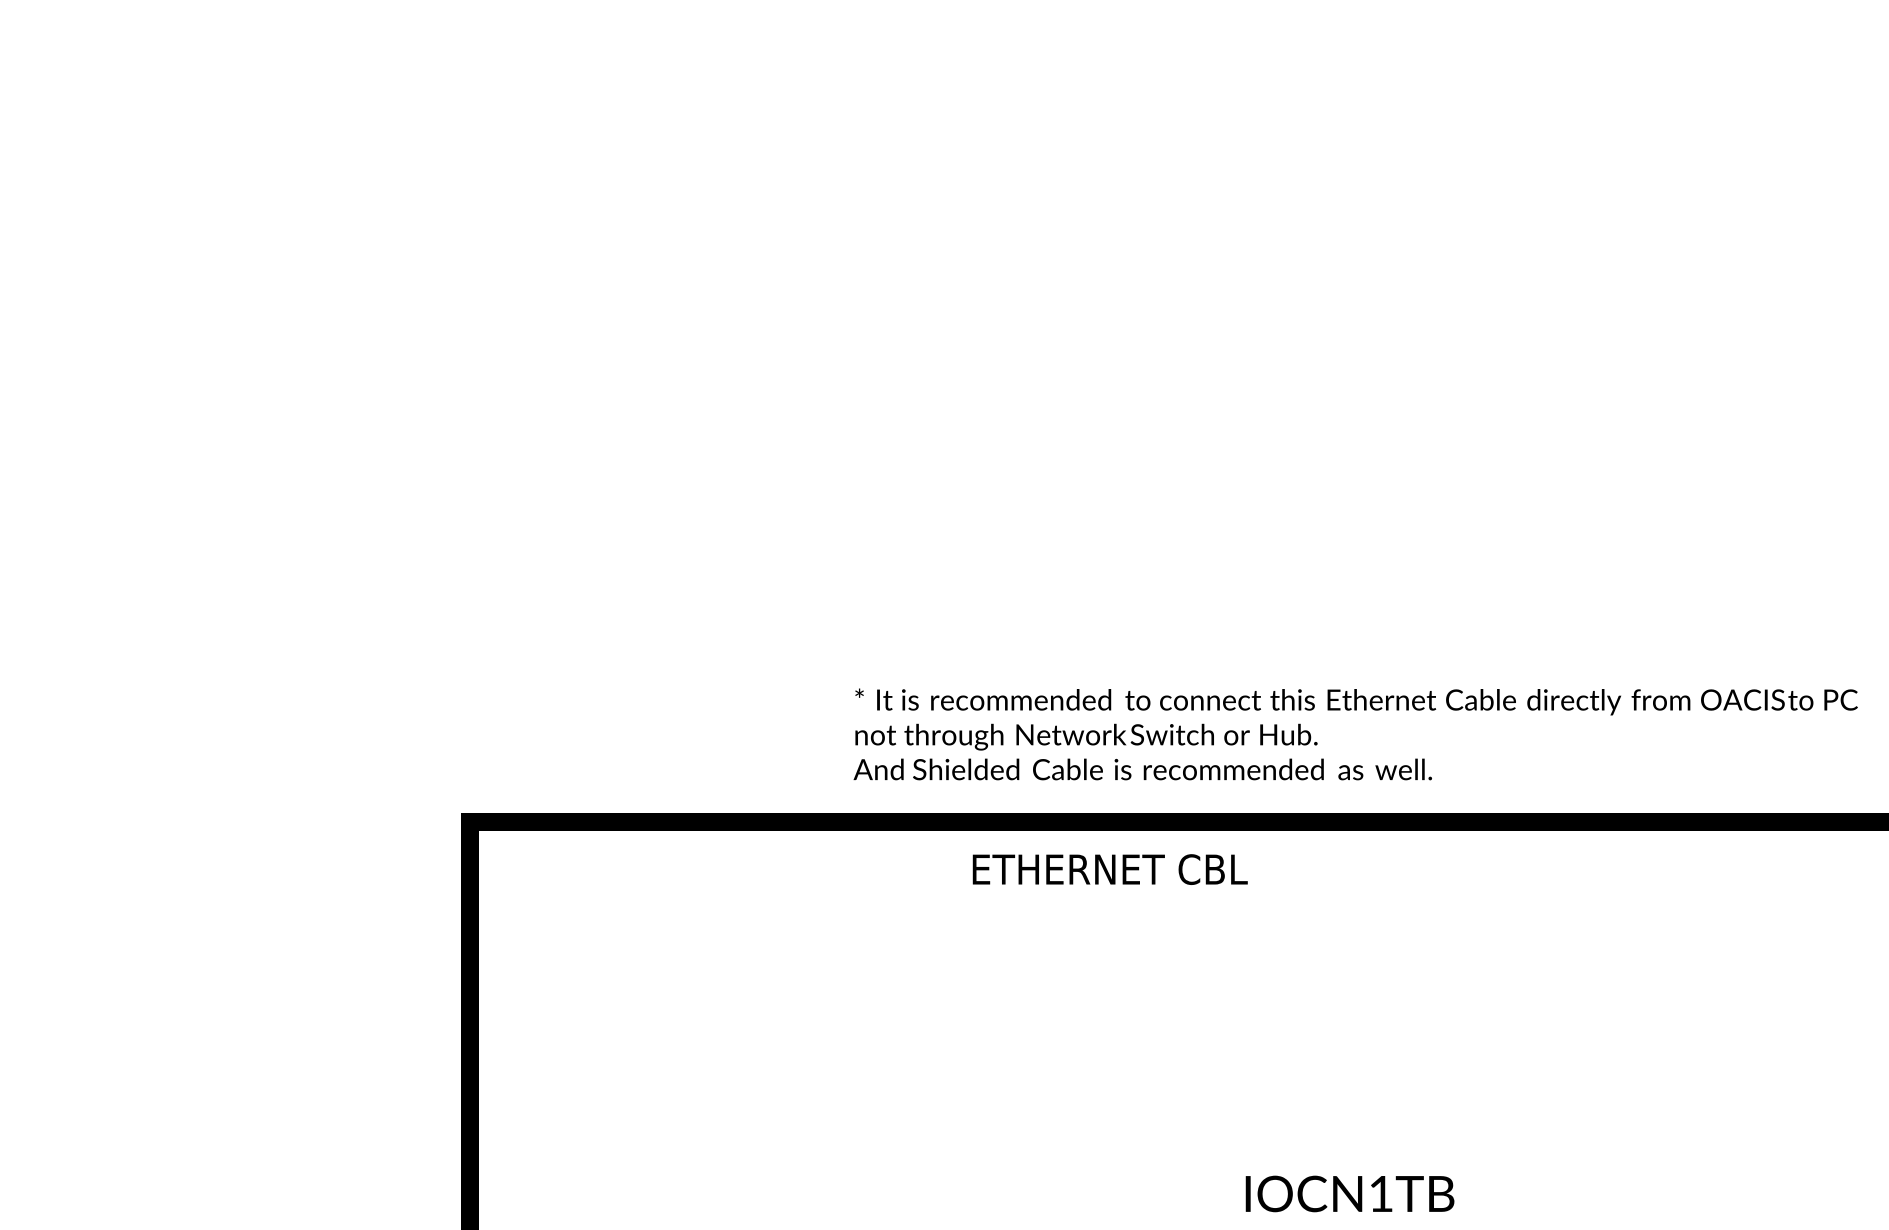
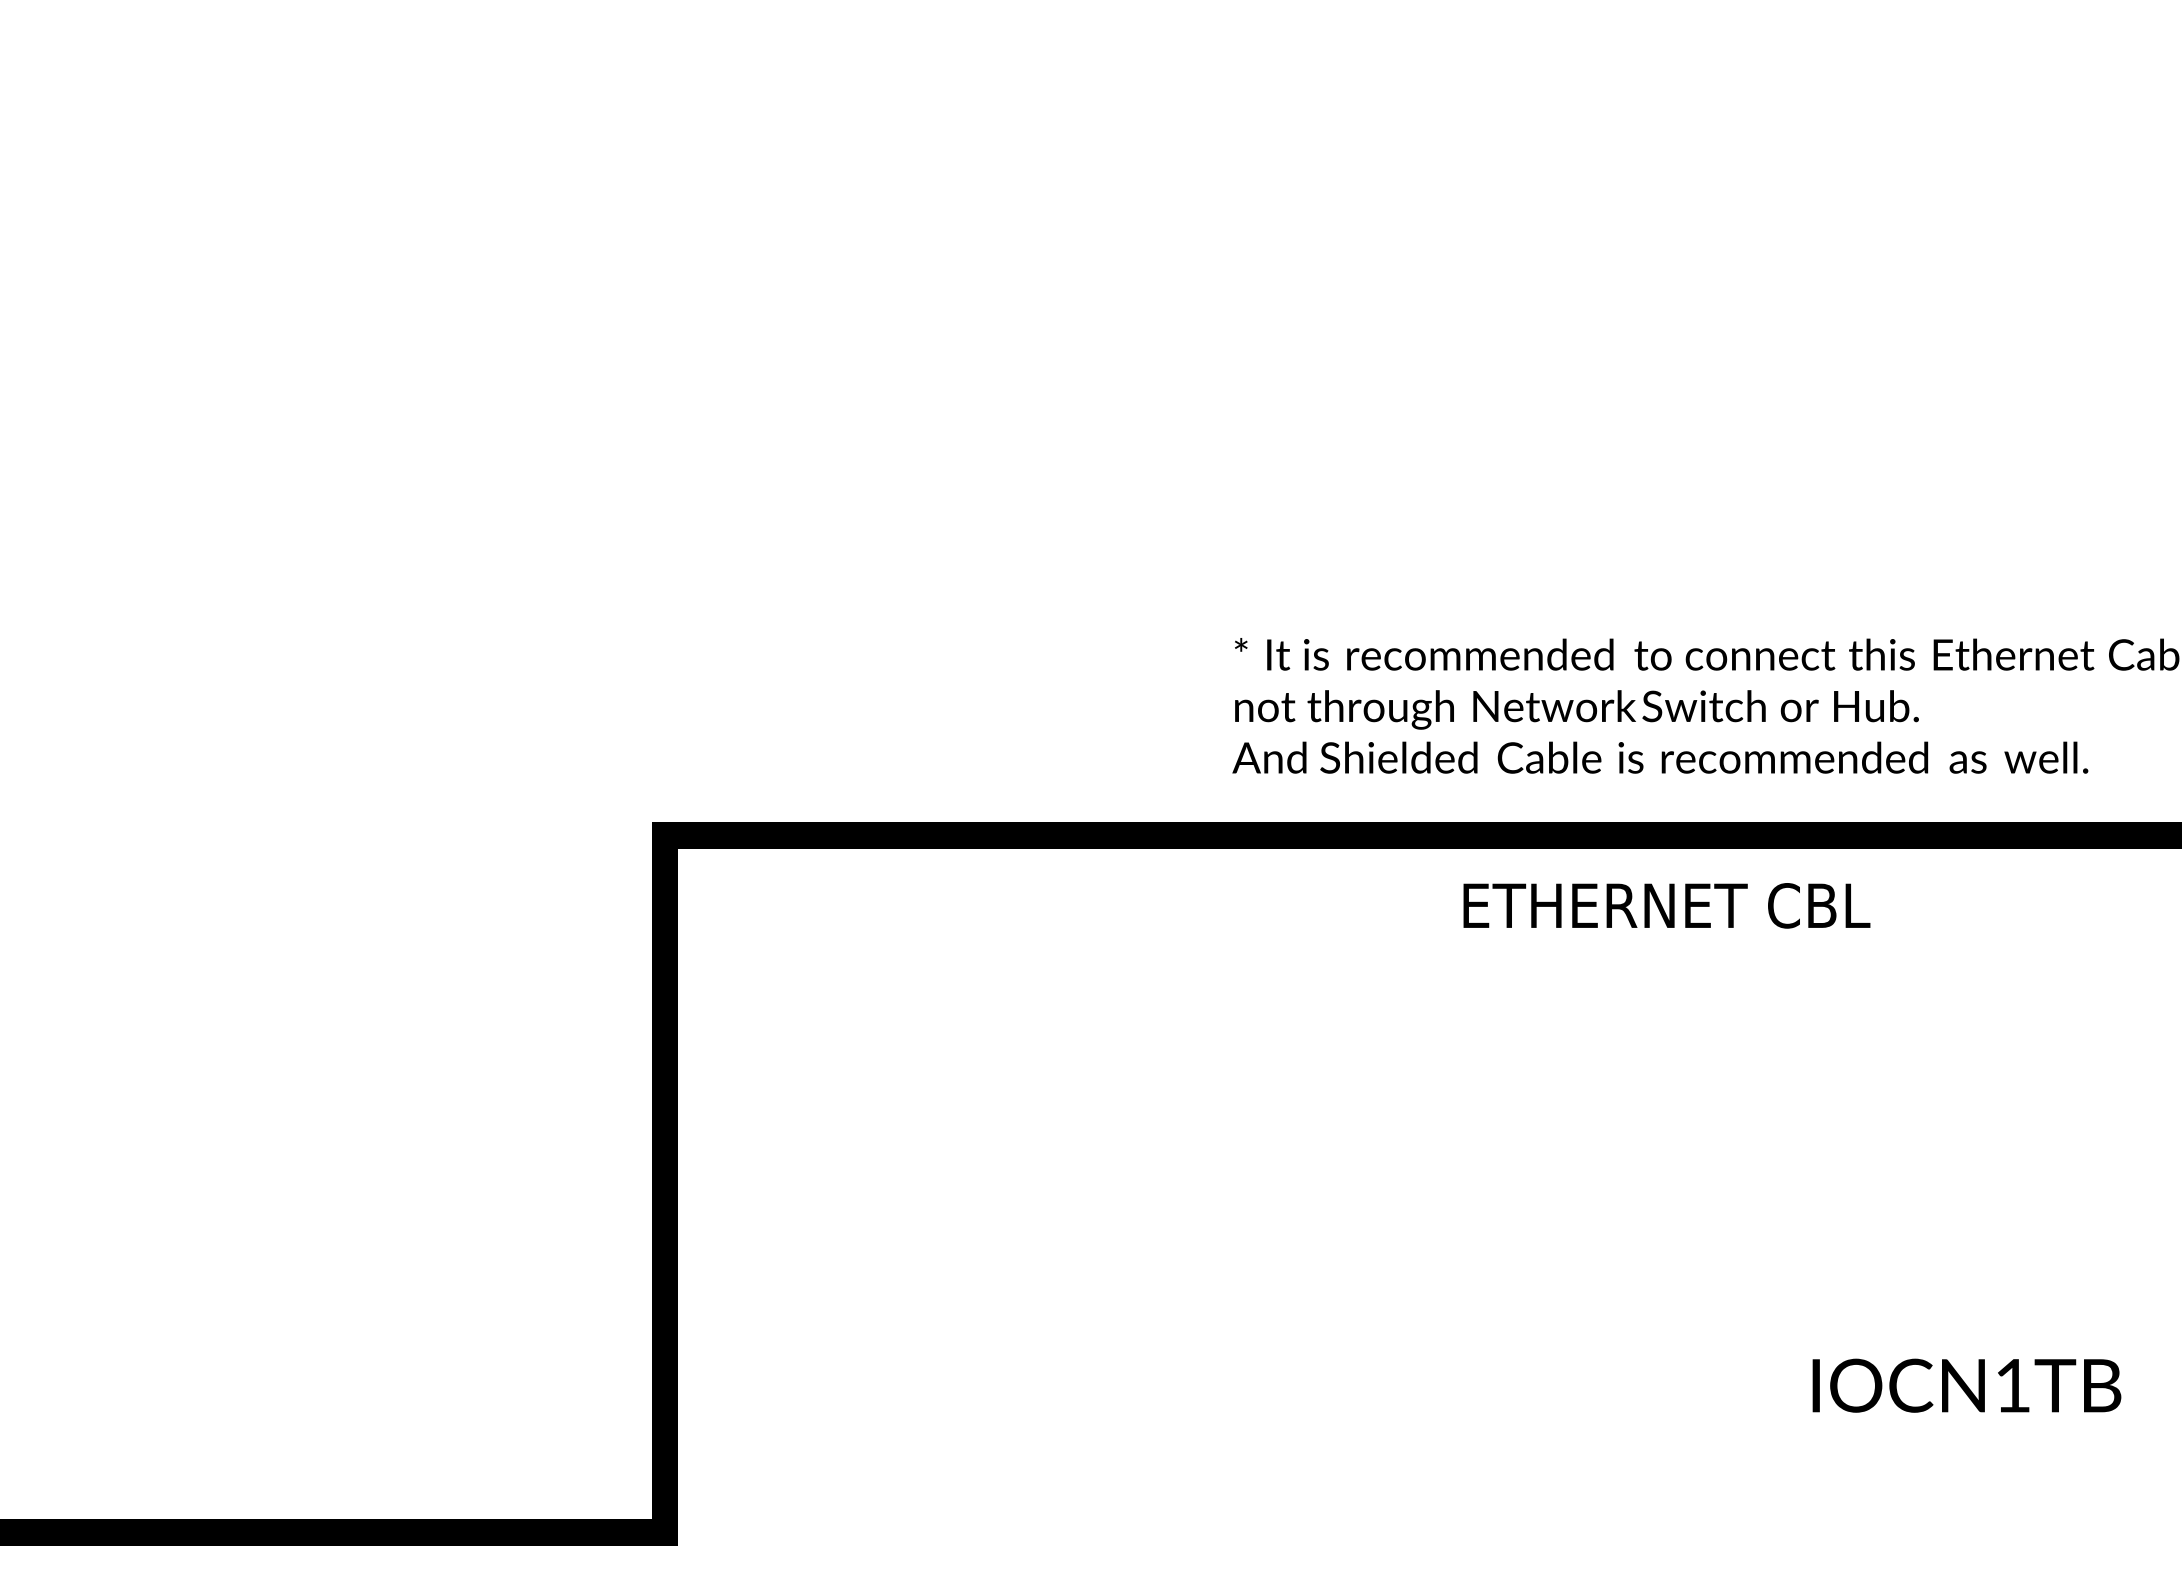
text: (1109, 869) -> (1665, 905), moved

